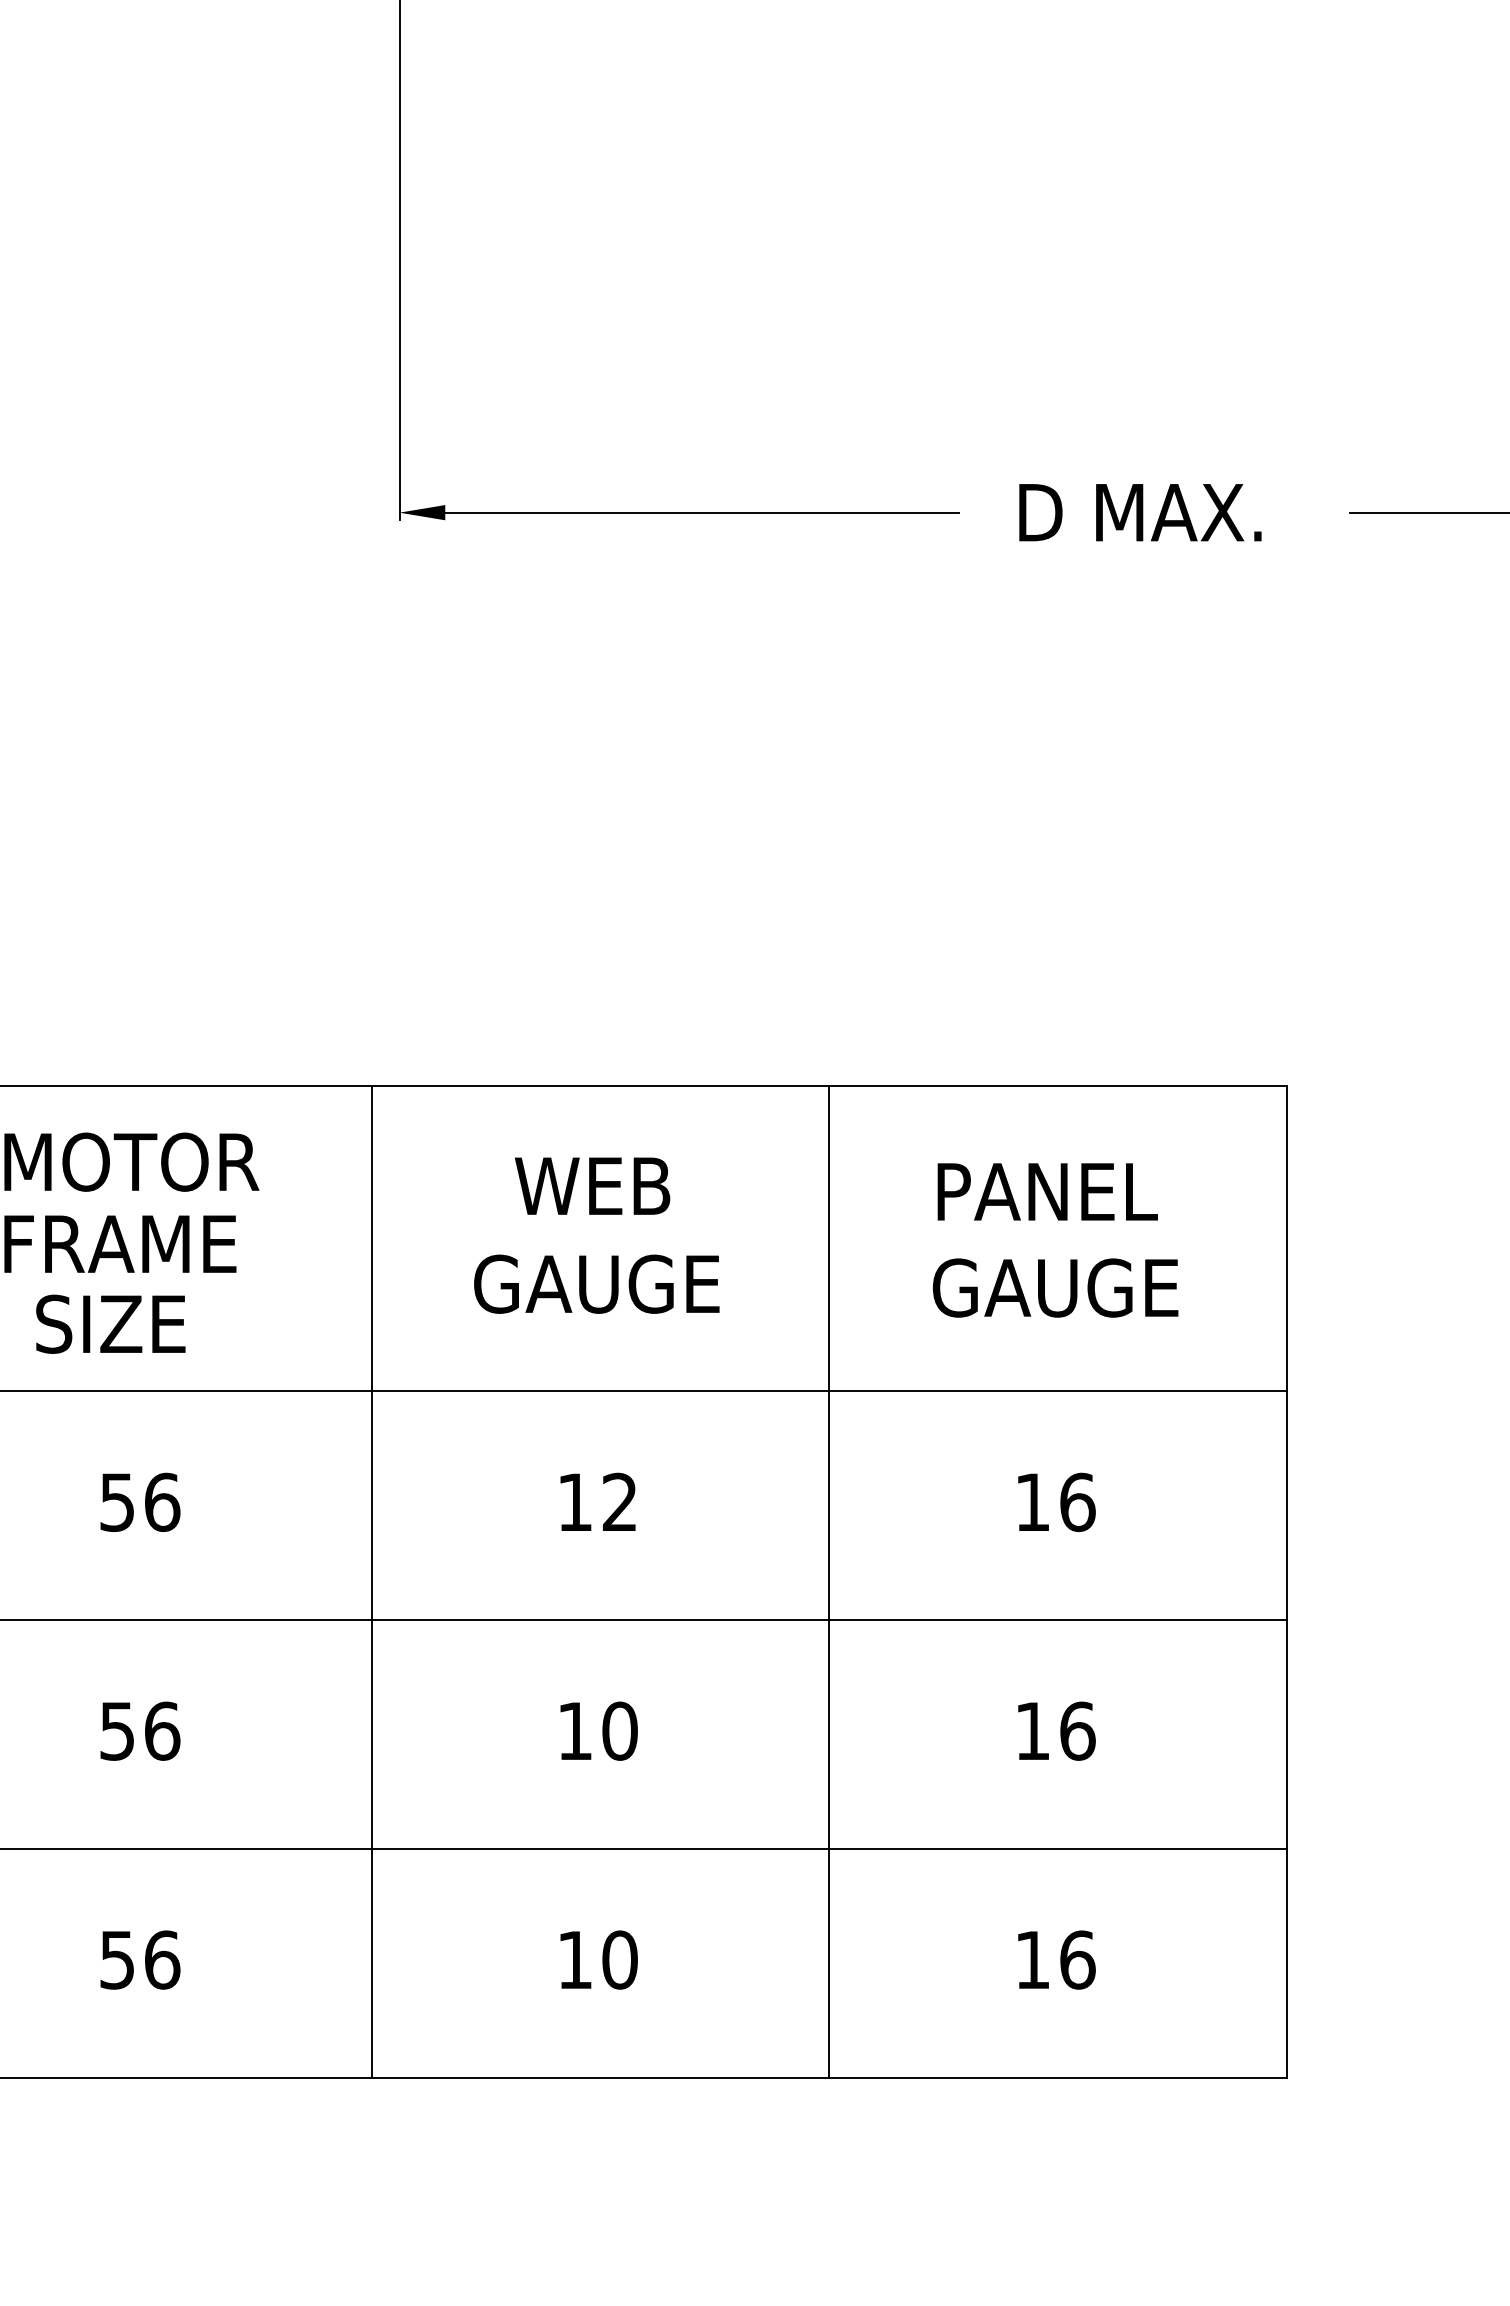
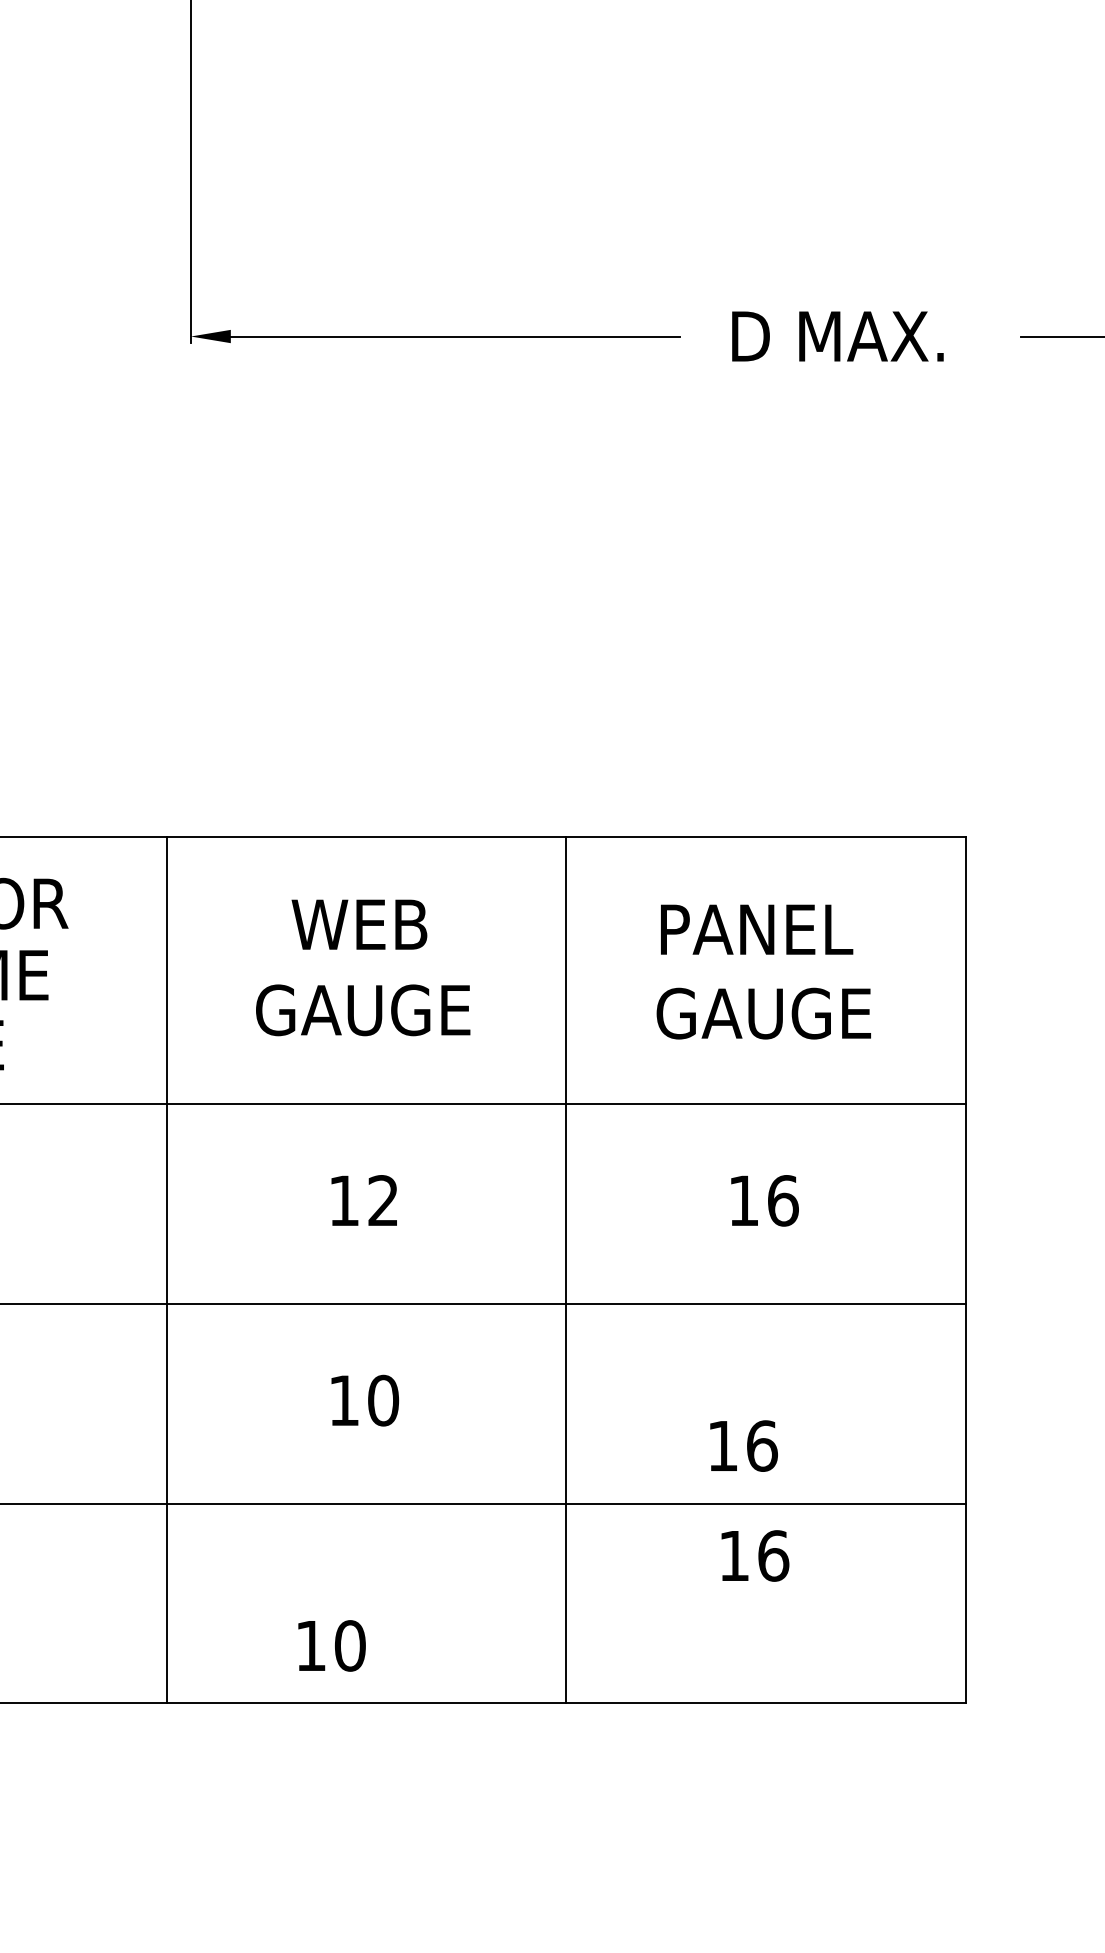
text: (1056, 1730) -> (743, 1445), moved
text: (598, 1959) -> (331, 1645), moved
text: (1056, 1959) -> (755, 1555), moved

